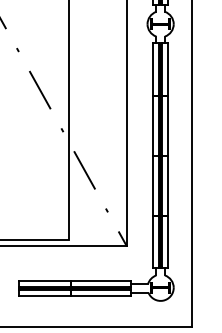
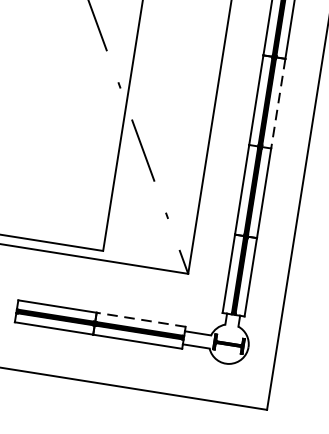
line: (167, 125) -> (277, 103), solid -> dashed
line: (100, 281) -> (140, 320), solid -> dashed

